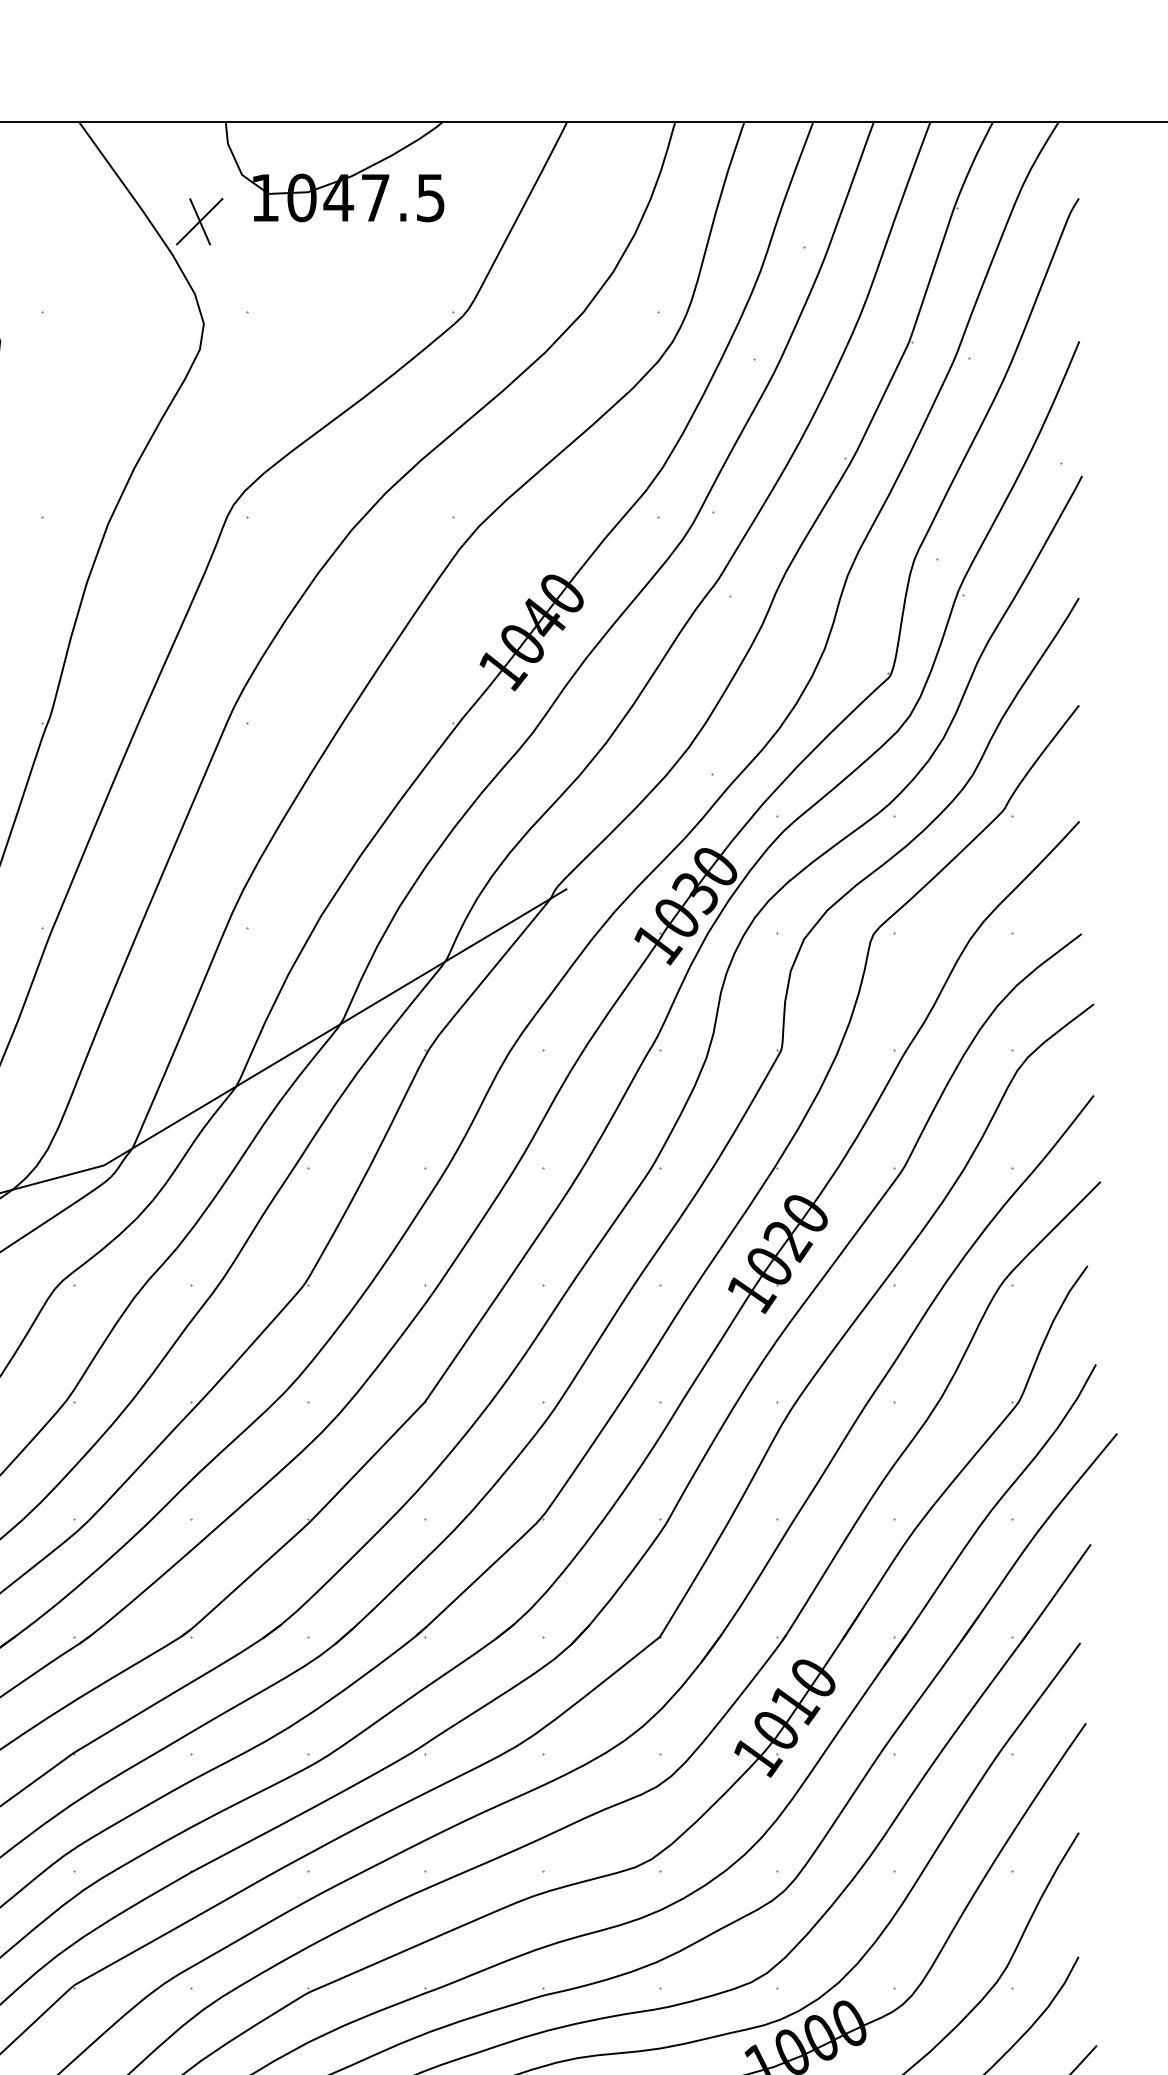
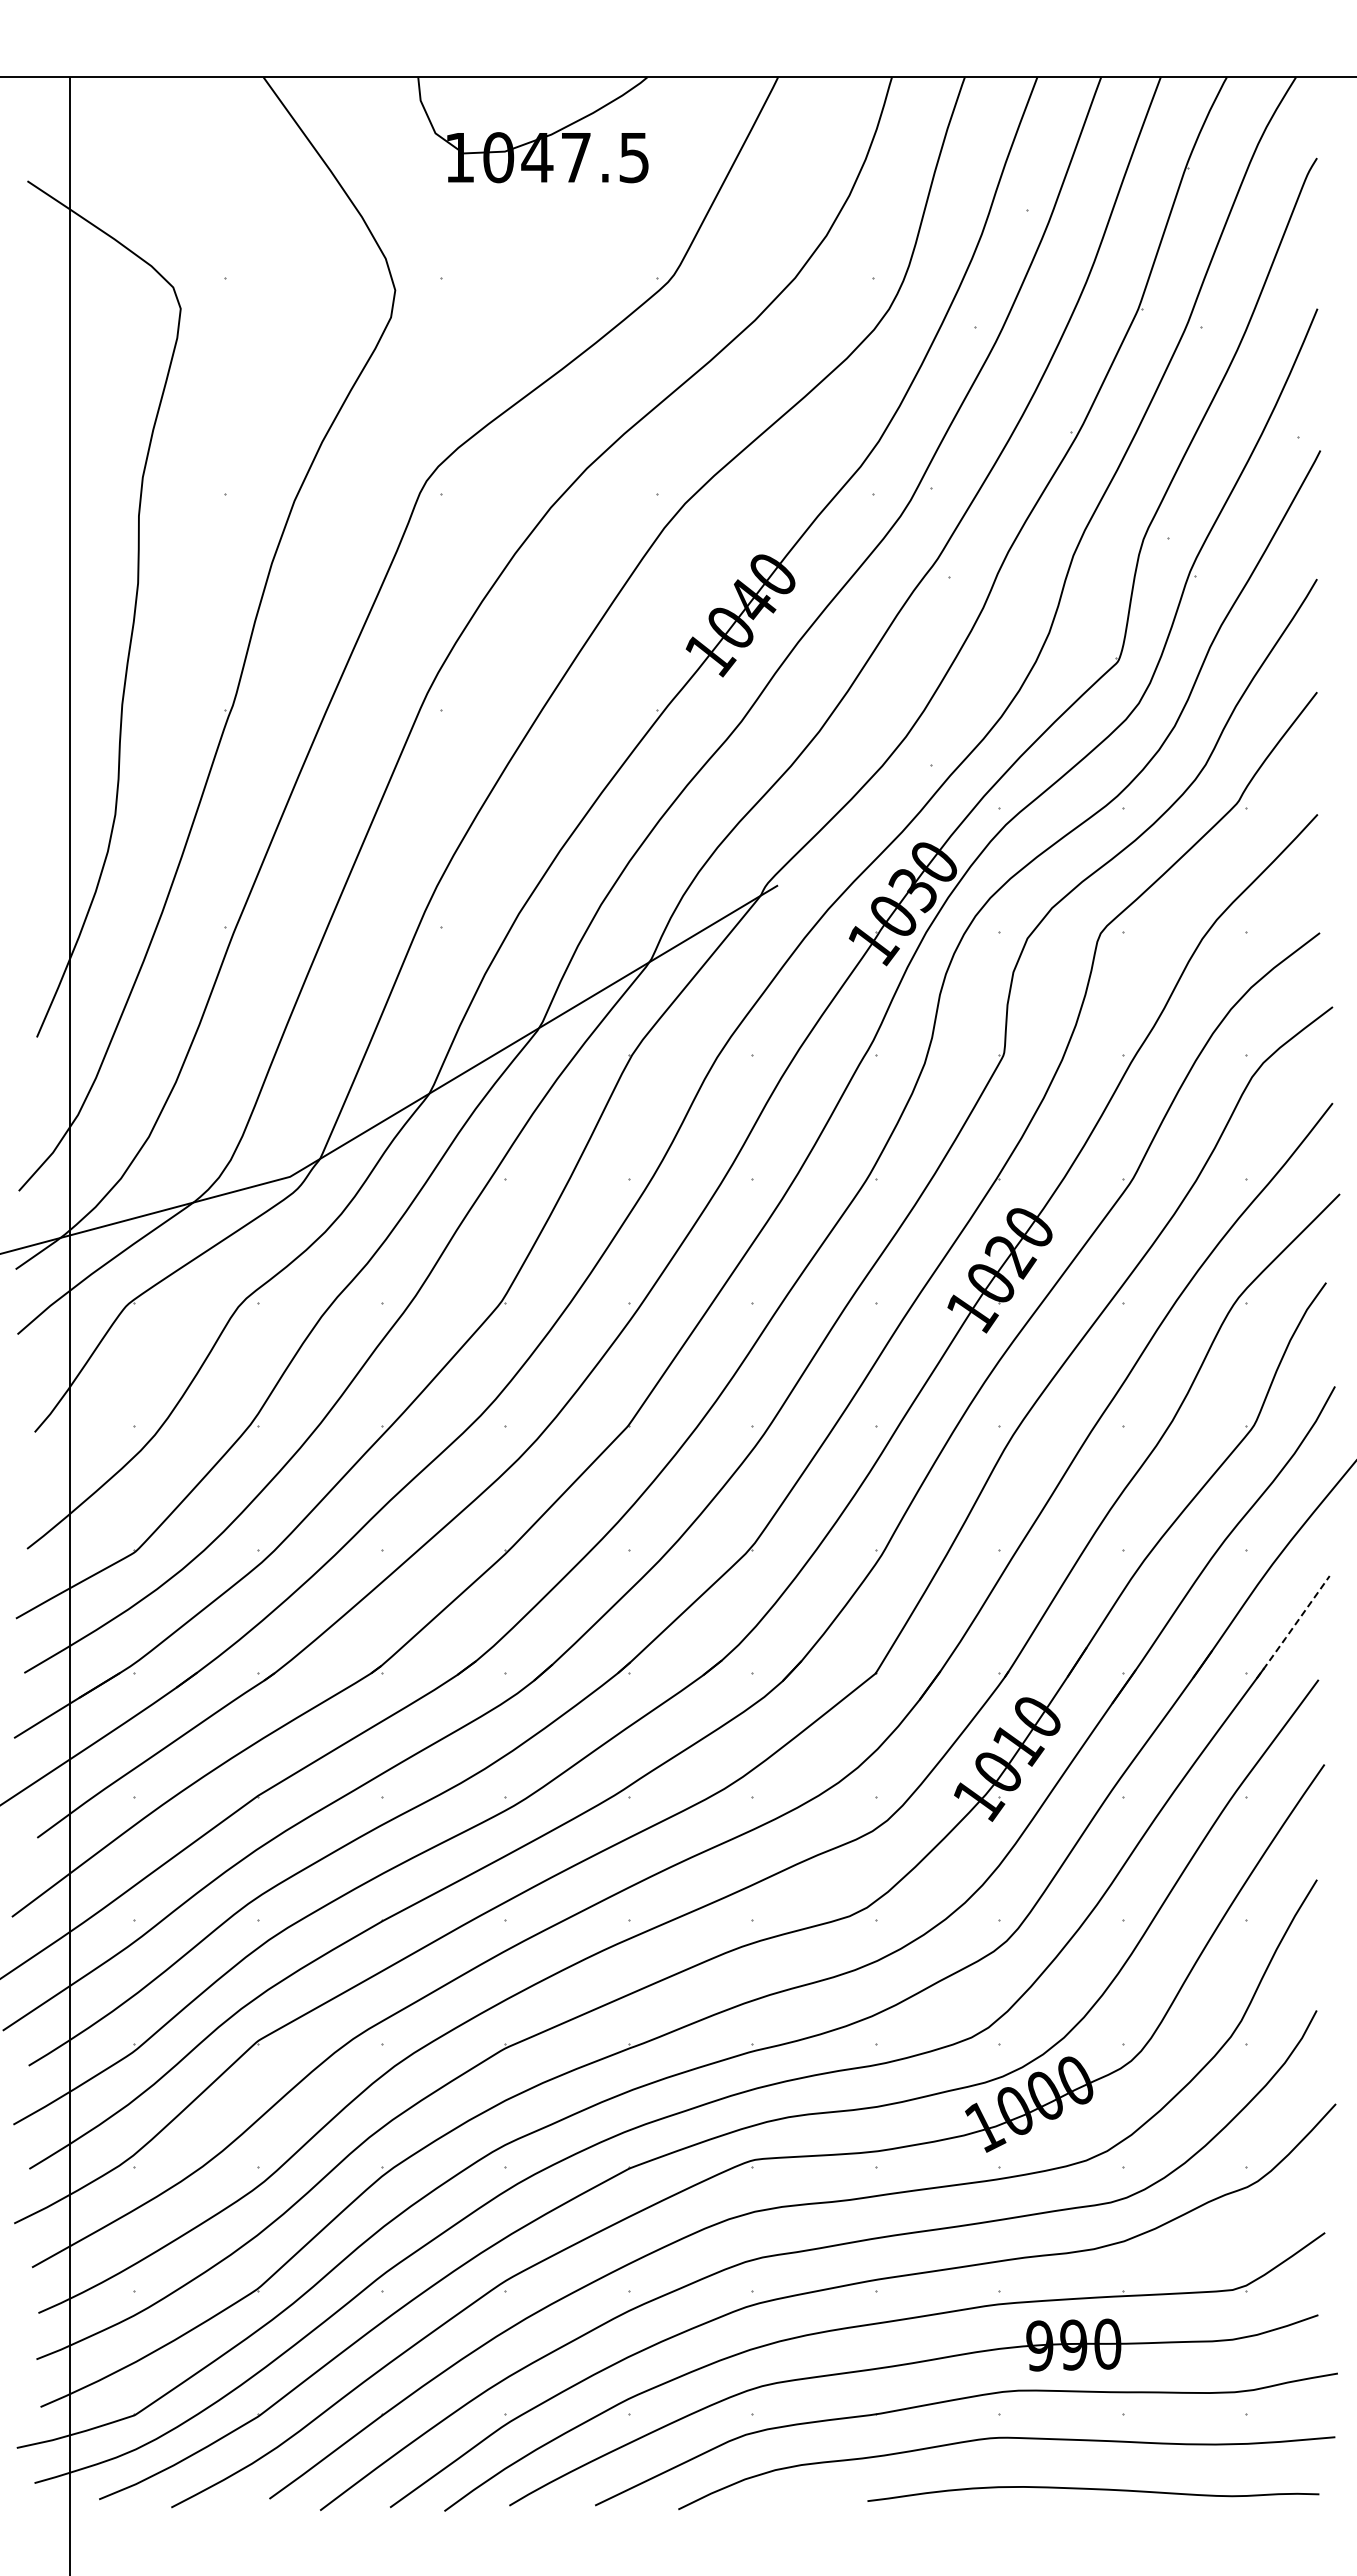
part: (199, 221) -> (390, 182), removed
line: (1055, 1594) -> (1292, 1628), solid -> dashed

